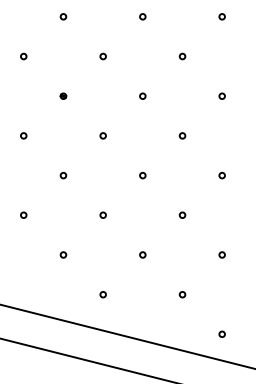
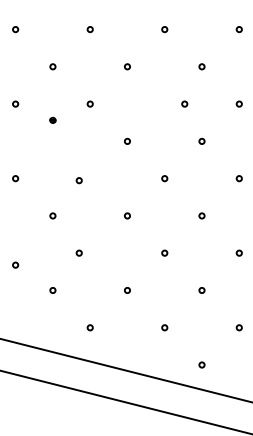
circle: (182, 55) -> (184, 103), moved
part: (63, 95) -> (52, 119), moved
circle: (102, 135) -> (78, 180), moved
circle: (23, 214) -> (15, 264), moved
circle: (102, 214) -> (78, 252), moved

